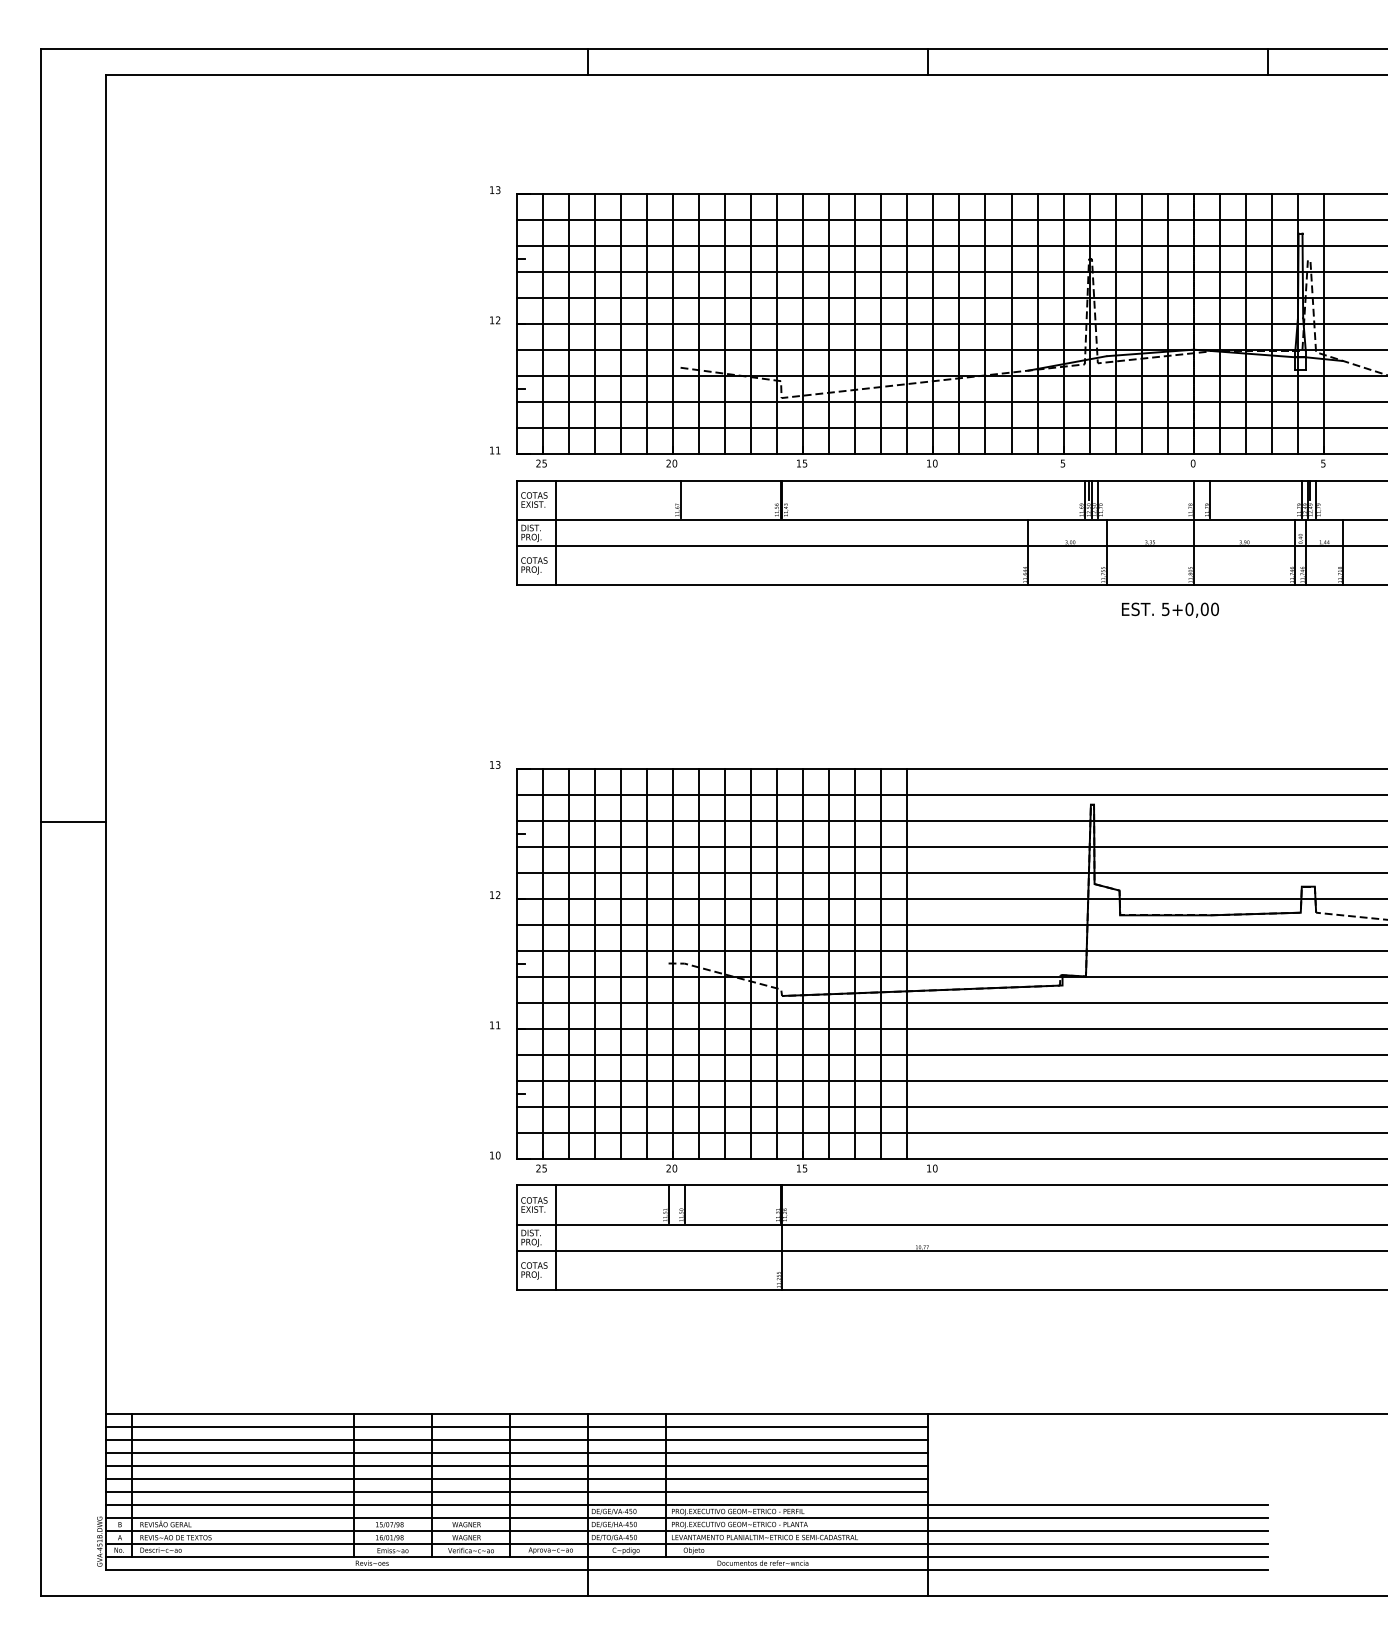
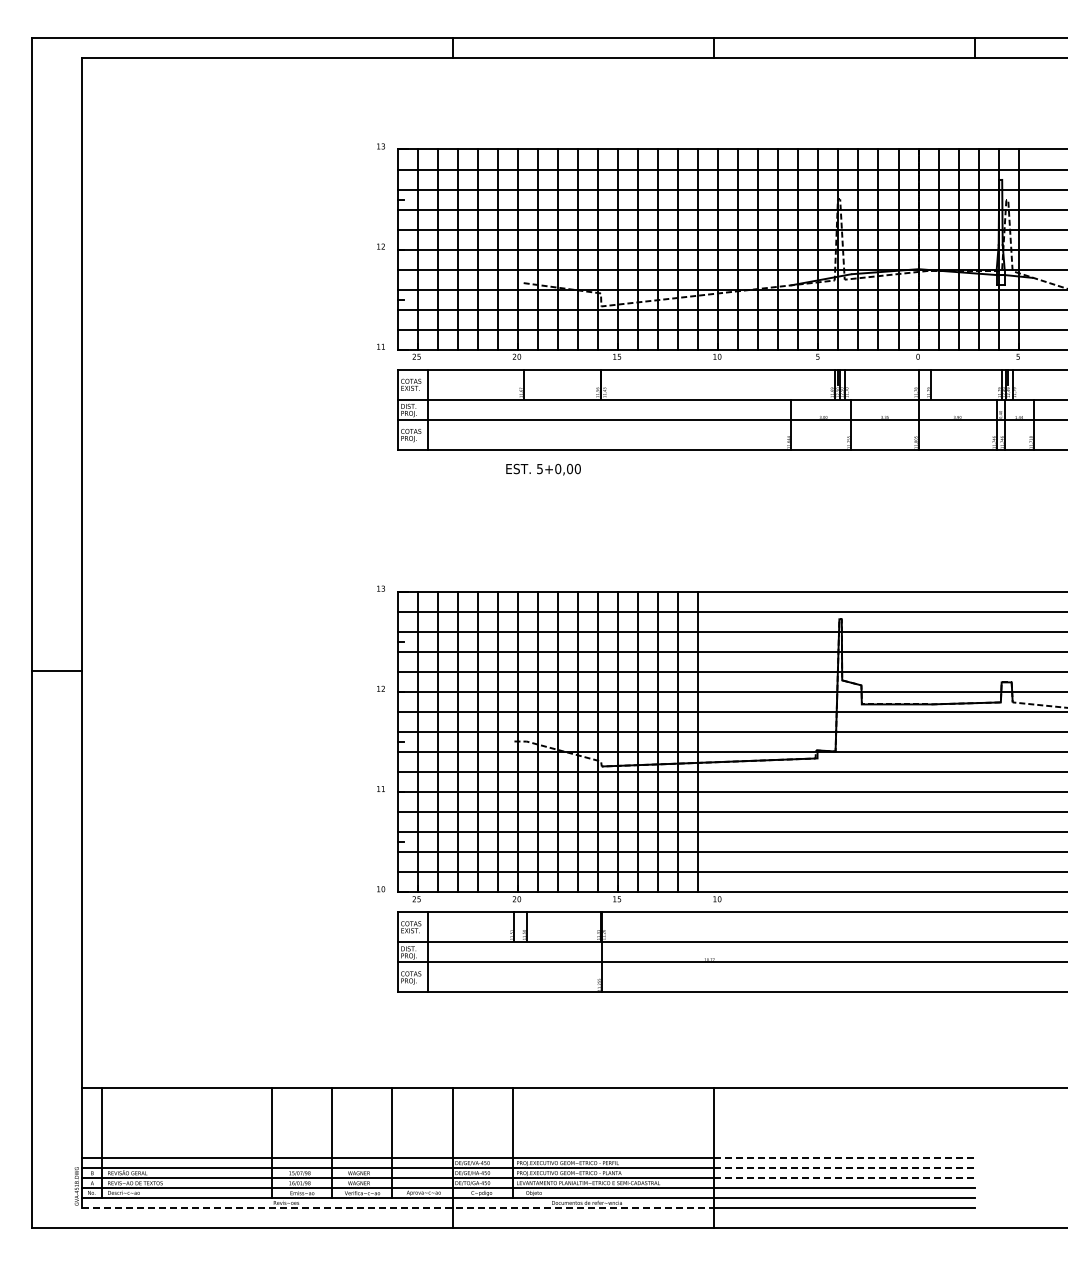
text: (1170, 609) -> (543, 469), moved
line: (73, 823) -> (56, 671), moved
line: (516, 1426) -> (397, 1097), removed
line: (516, 1439) -> (397, 1107), removed
line: (516, 1452) -> (397, 1117), removed
line: (516, 1465) -> (397, 1127), removed
line: (516, 1478) -> (397, 1137), removed
line: (516, 1491) -> (397, 1147), removed
line: (1097, 1504) -> (844, 1157), solid -> dashed
line: (1097, 1517) -> (844, 1167), solid -> dashed
line: (1097, 1530) -> (844, 1177), solid -> dashed
line: (517, 1569) -> (398, 1207), solid -> dashed

